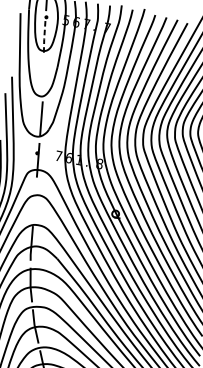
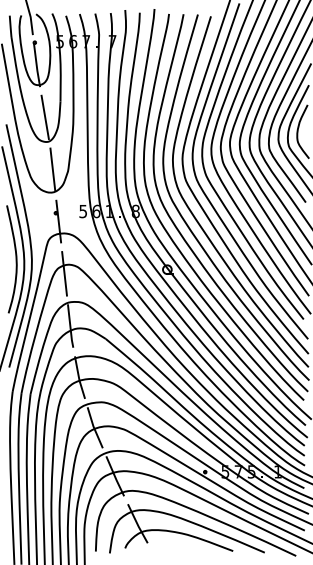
line: (44, 36) -> (36, 66), dashed -> solid
line: (42, 76) -> (44, 116), added
text: (58, 155) -> (82, 211), 7 -> 5
line: (34, 201) -> (64, 273), added

